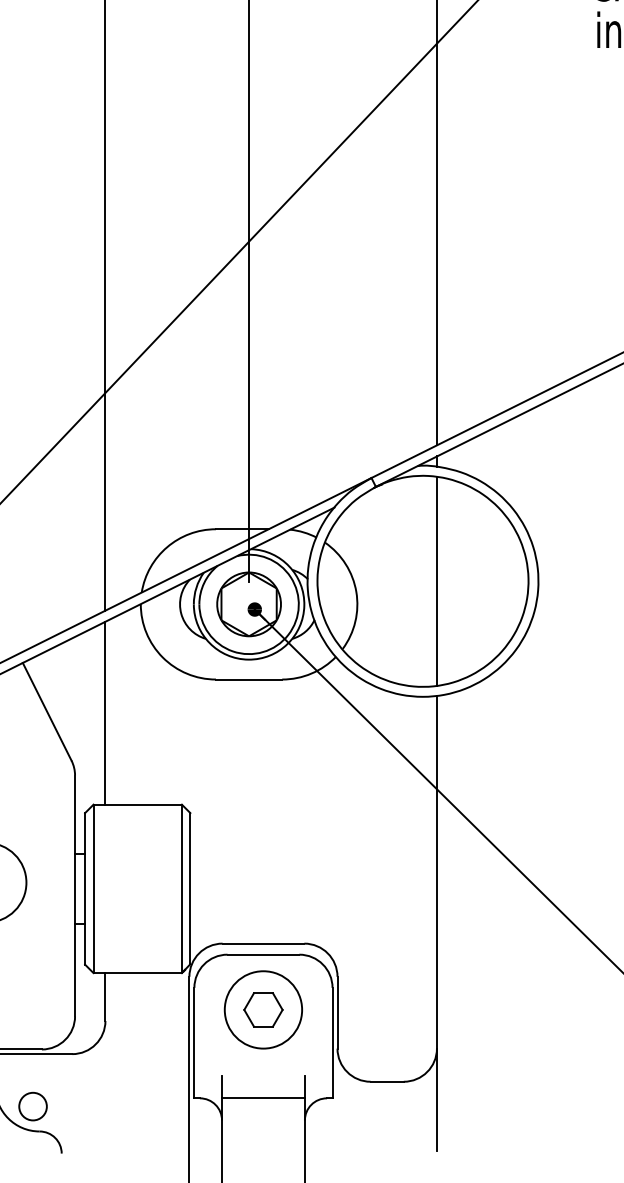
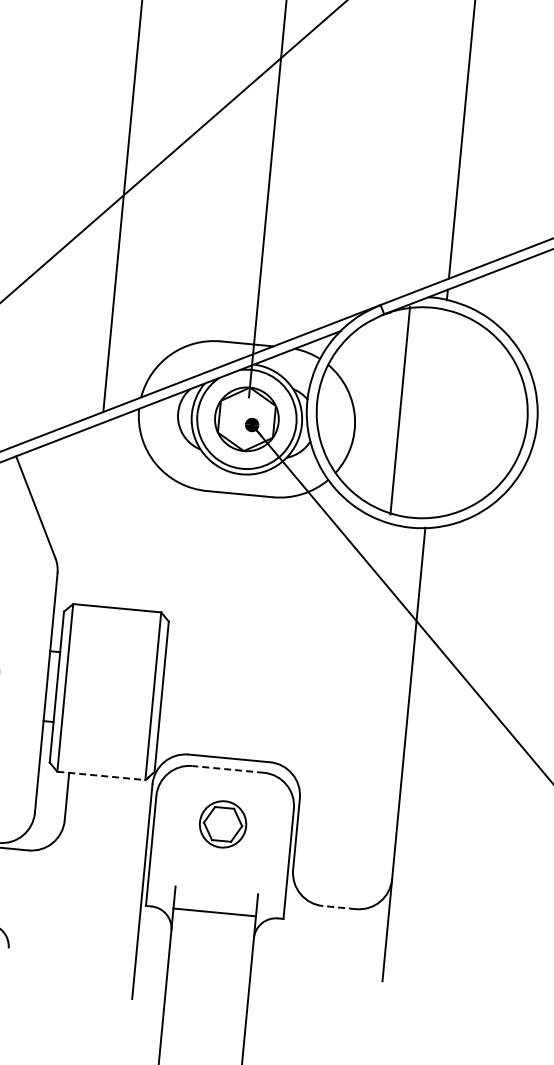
line: (436, 581) -> (399, 410), moved
line: (105, 712) -> (93, 513), removed
line: (263, 954) -> (228, 769), solid -> dashed
line: (138, 973) -> (102, 776), solid -> dashed
circle: (263, 1009) -> (223, 823), size x0.6
line: (387, 1081) -> (339, 907), solid -> dashed

